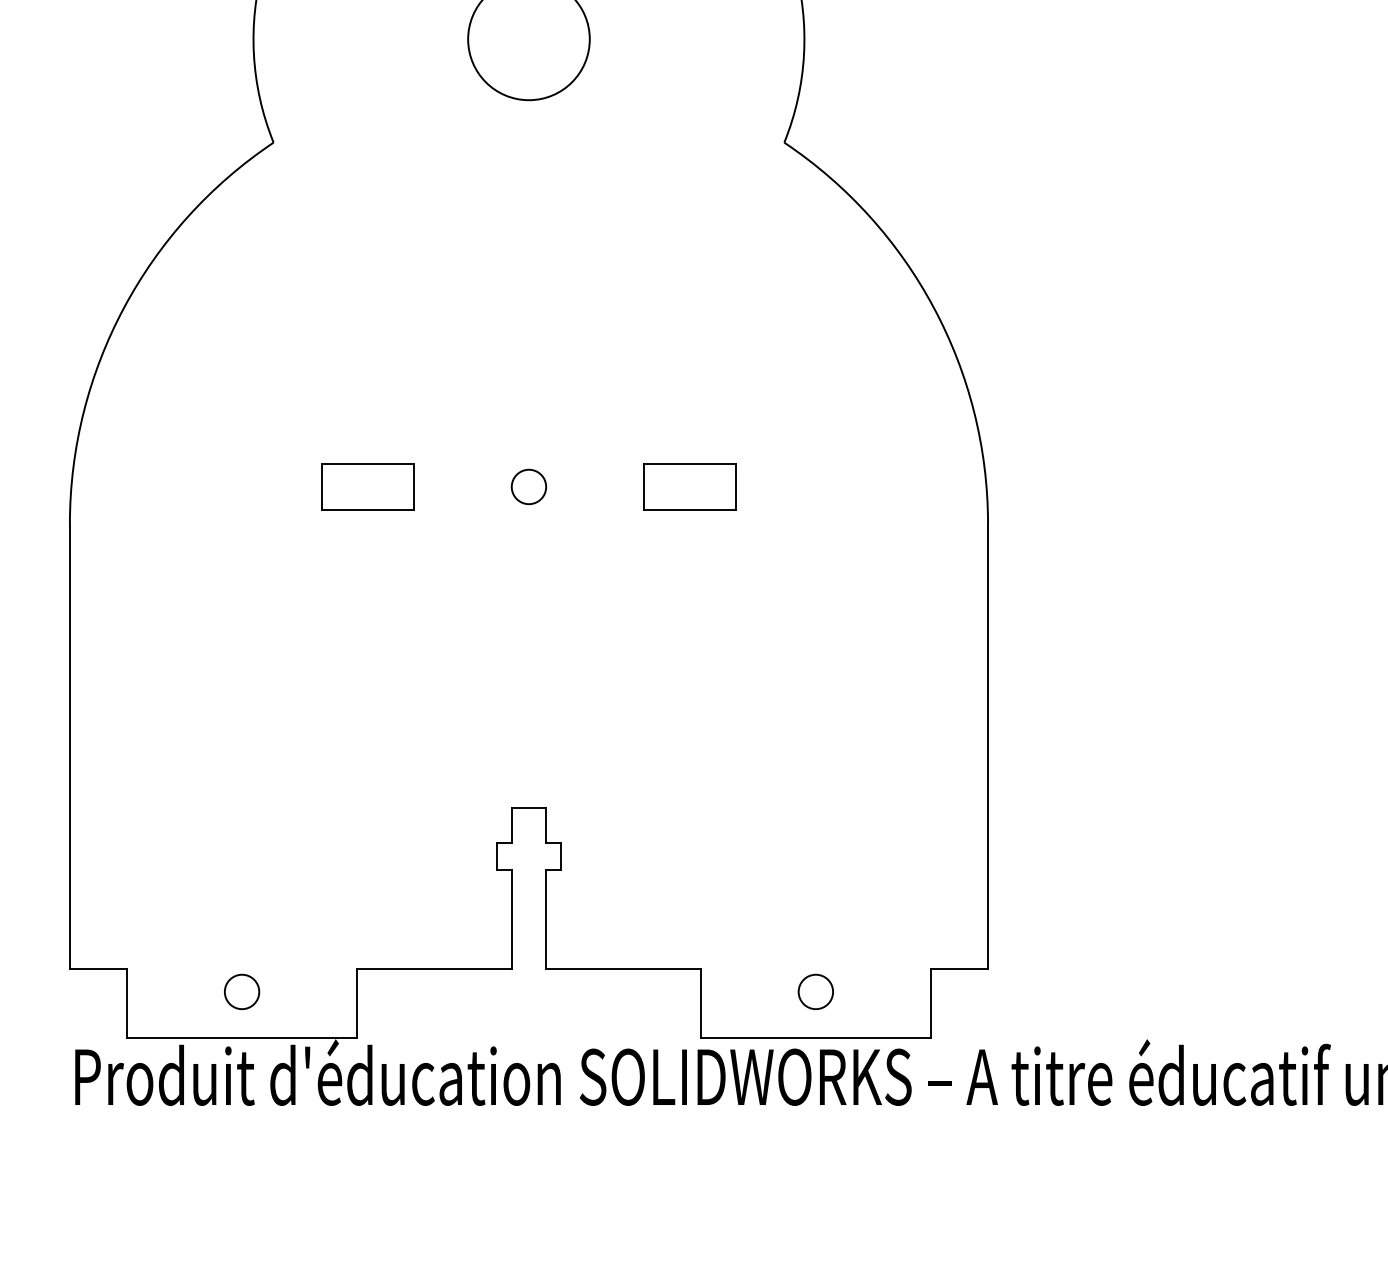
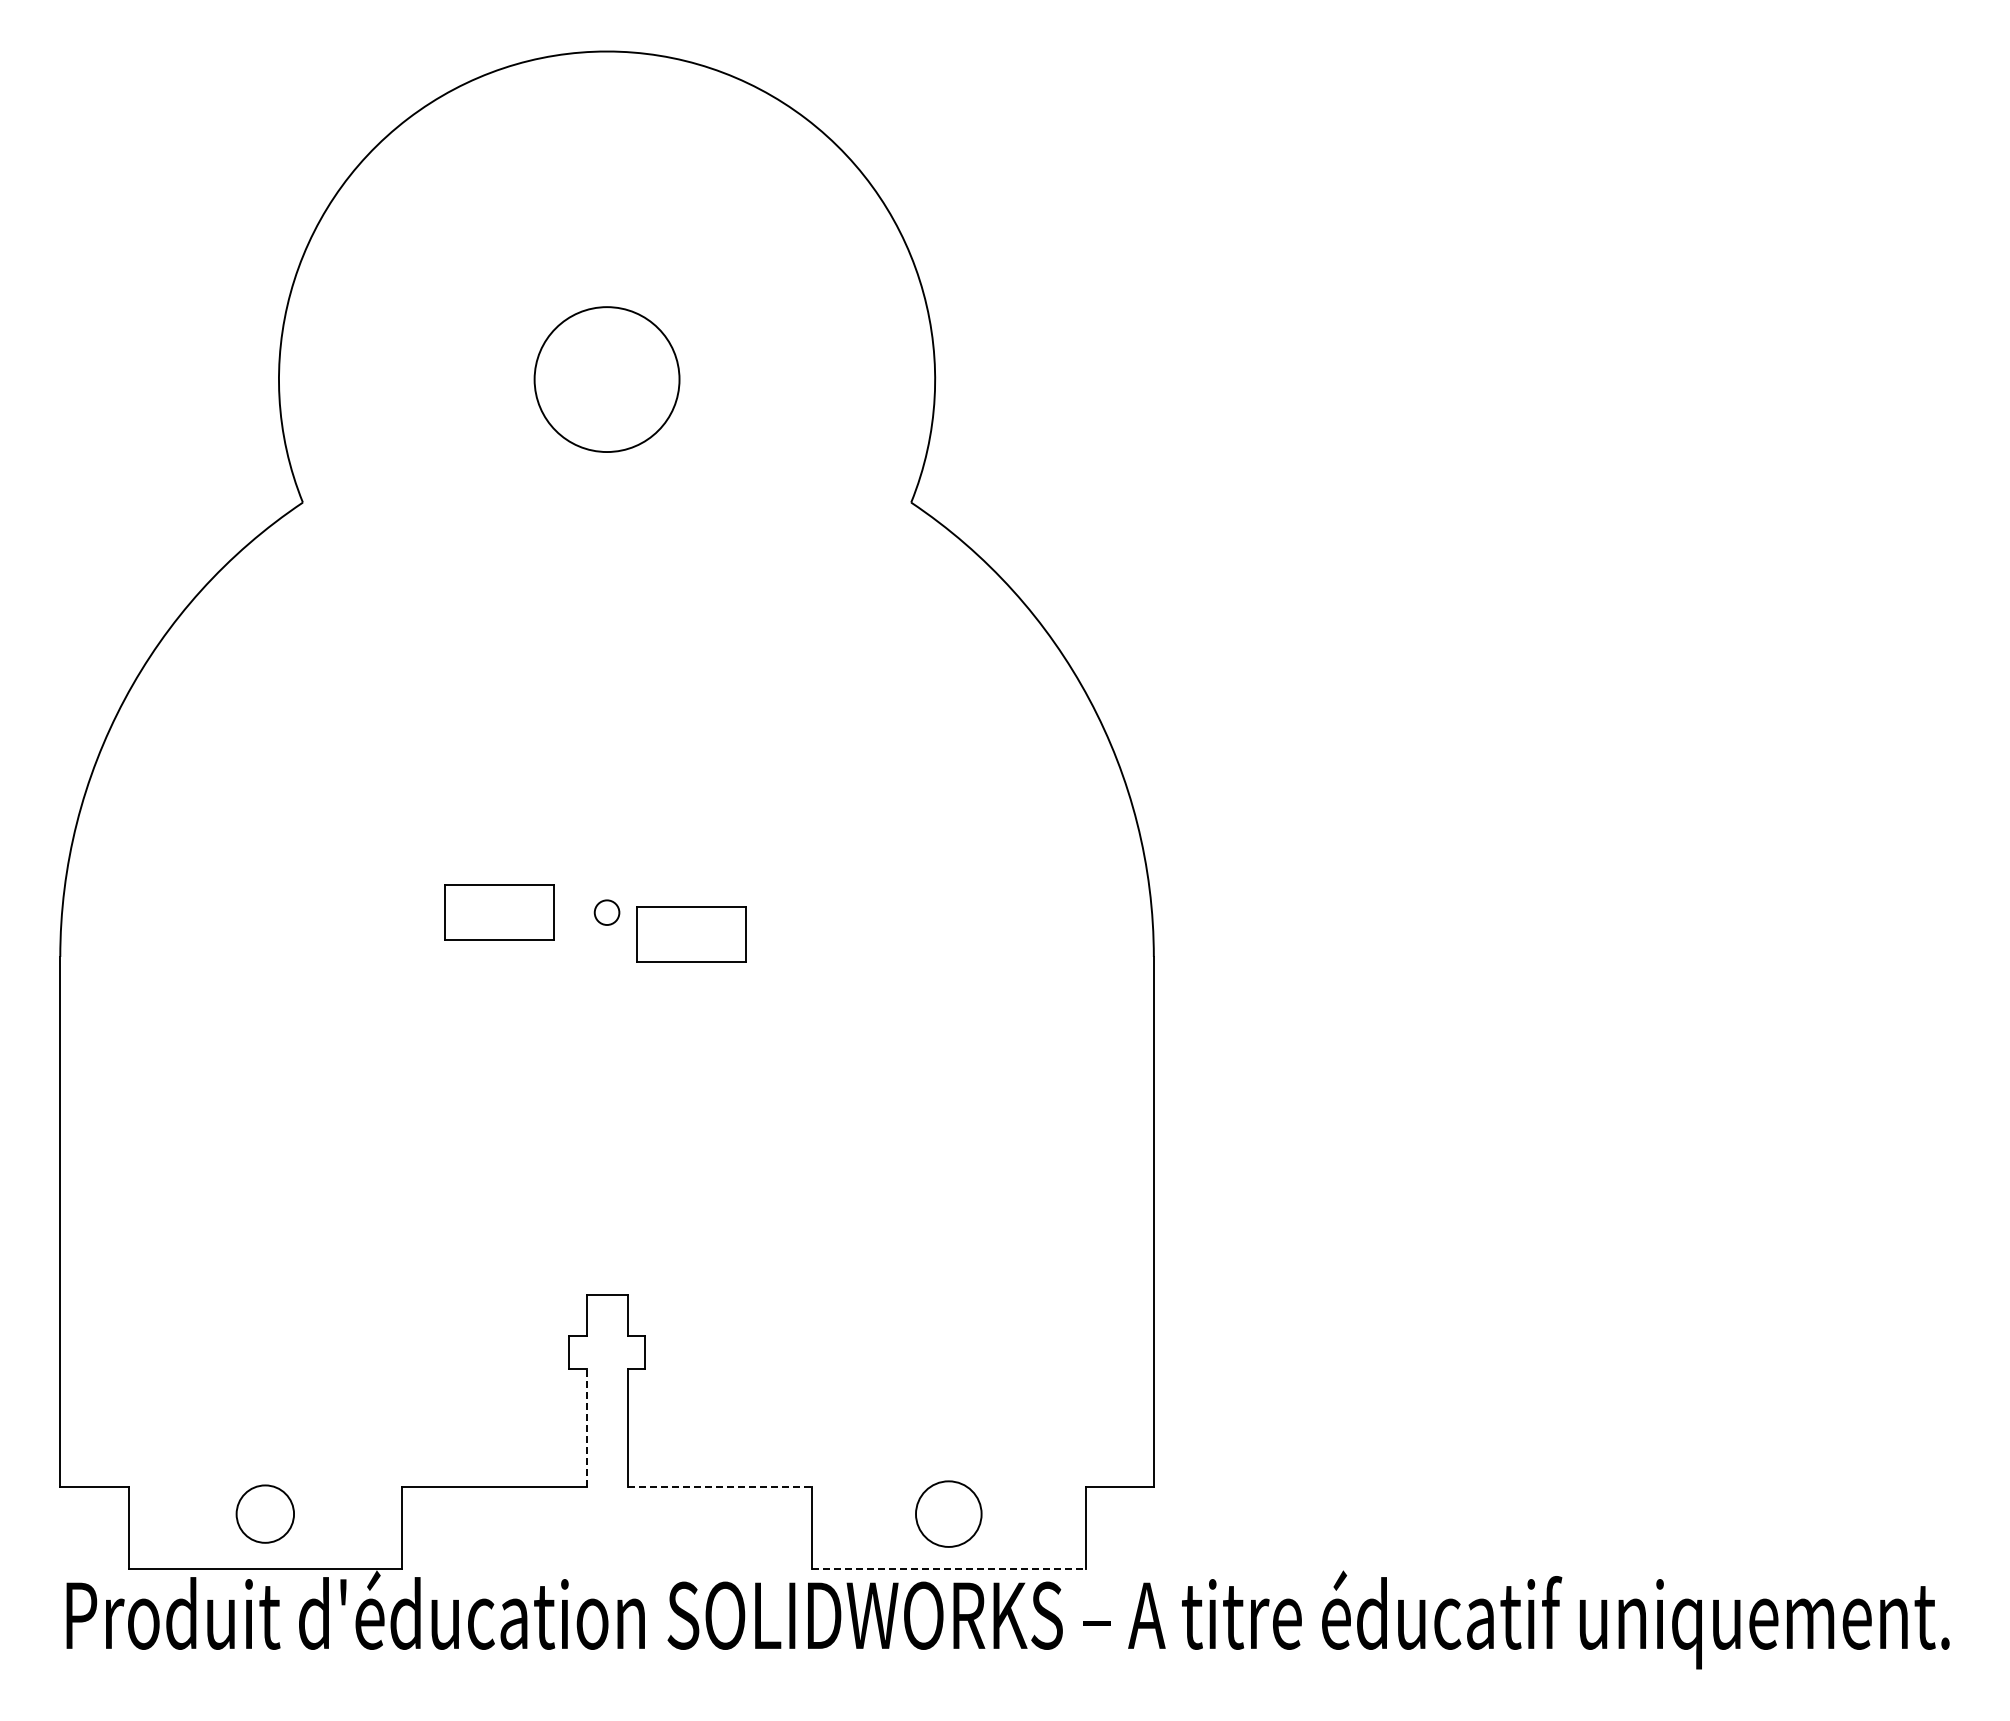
part: (368, 486) -> (499, 912), moved
circle: (528, 486) -> (606, 912), size x0.6
part: (689, 486) -> (691, 934), moved
line: (511, 920) -> (586, 1428), solid -> dashed
line: (624, 968) -> (720, 1486), solid -> dashed
circle: (241, 991) -> (264, 1513), size x1.4
circle: (815, 991) -> (948, 1513), size x1.6
line: (815, 1037) -> (948, 1568), solid -> dashed

